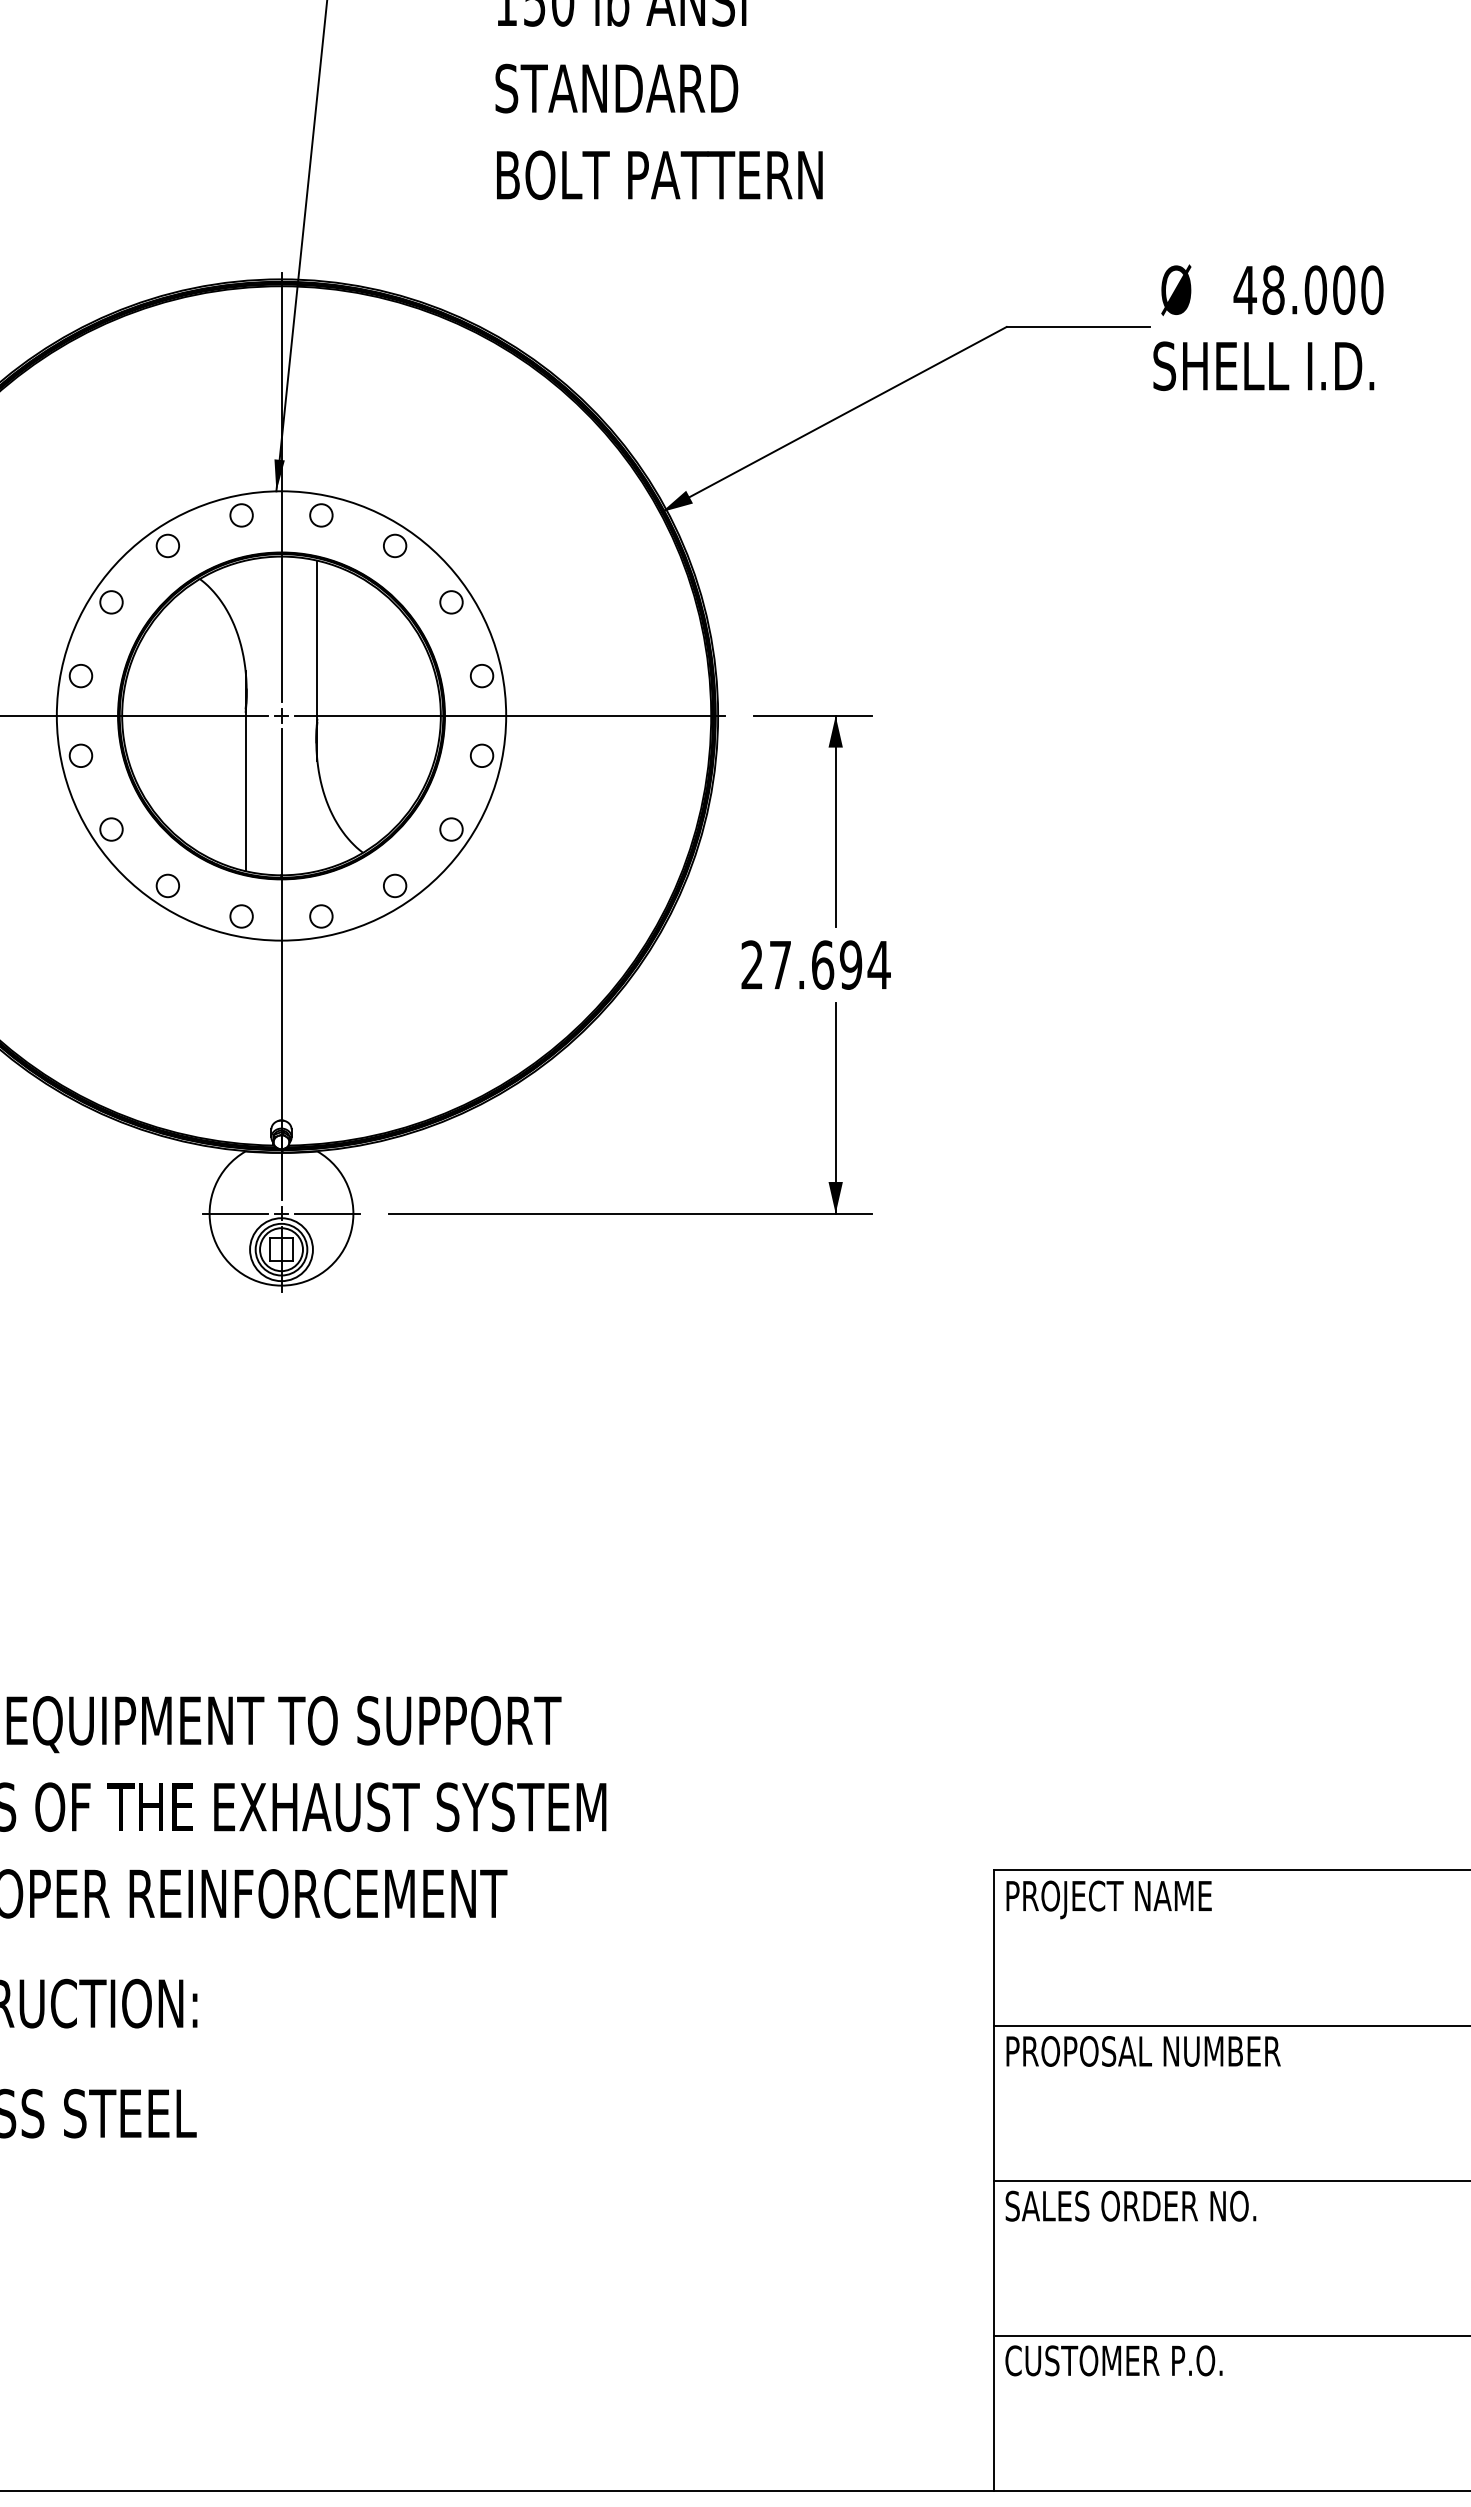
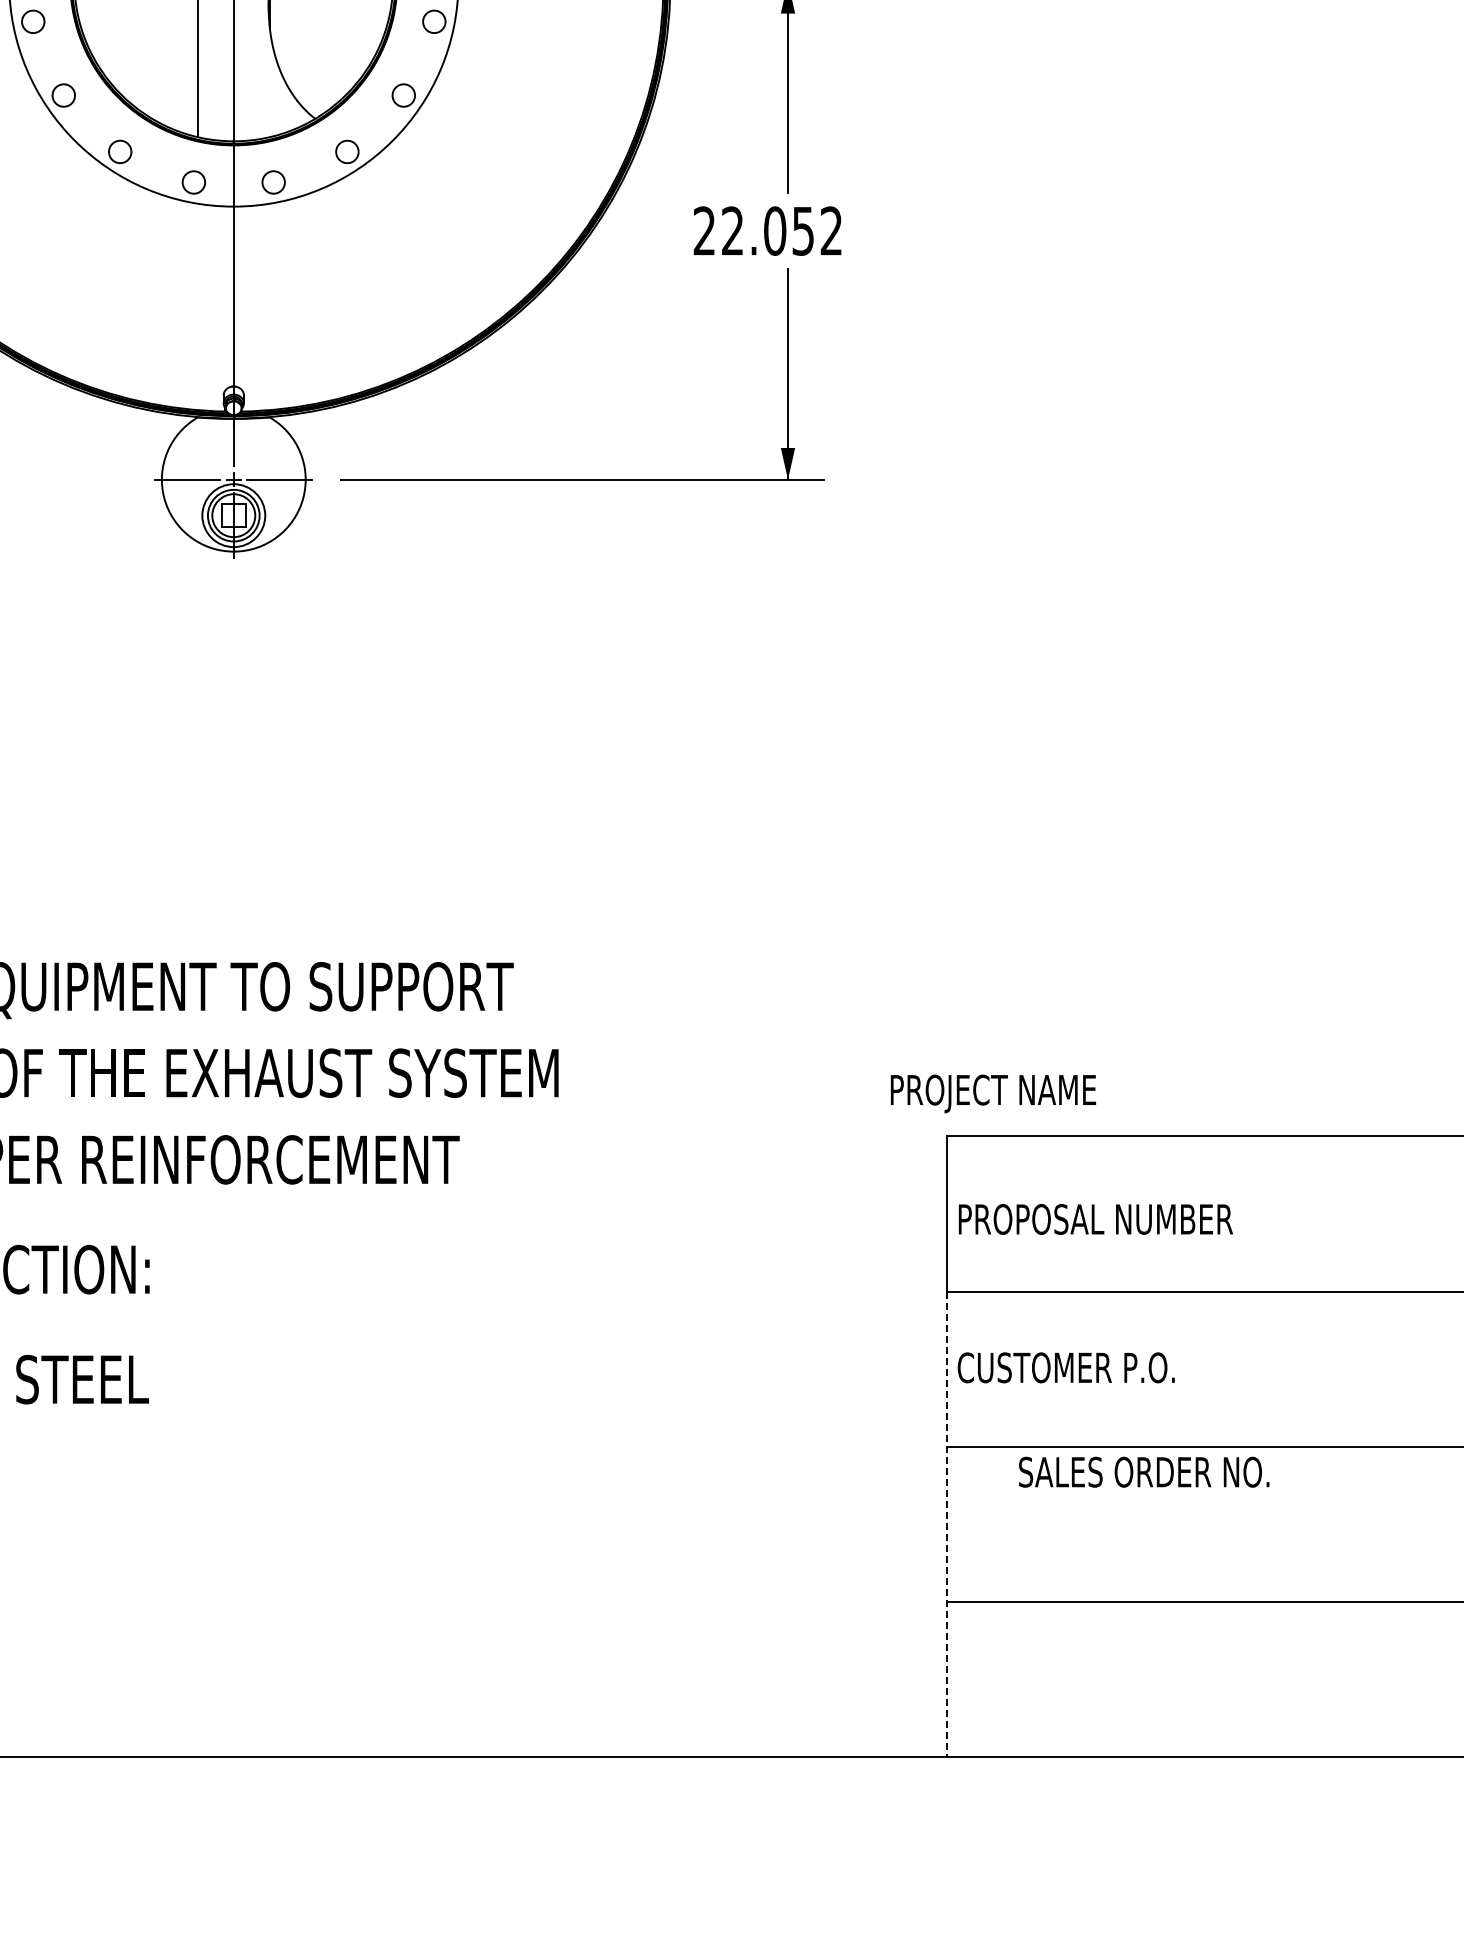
text: (829, 964) -> (781, 230), 27.694 -> 22.052
text: (1108, 1899) -> (992, 1093), moved
text: (1143, 2051) -> (1095, 1219), moved
text: (1130, 2205) -> (1143, 1471), moved
line: (994, 2258) -> (946, 1524), solid -> dashed
text: (1113, 2360) -> (1065, 1367), moved

